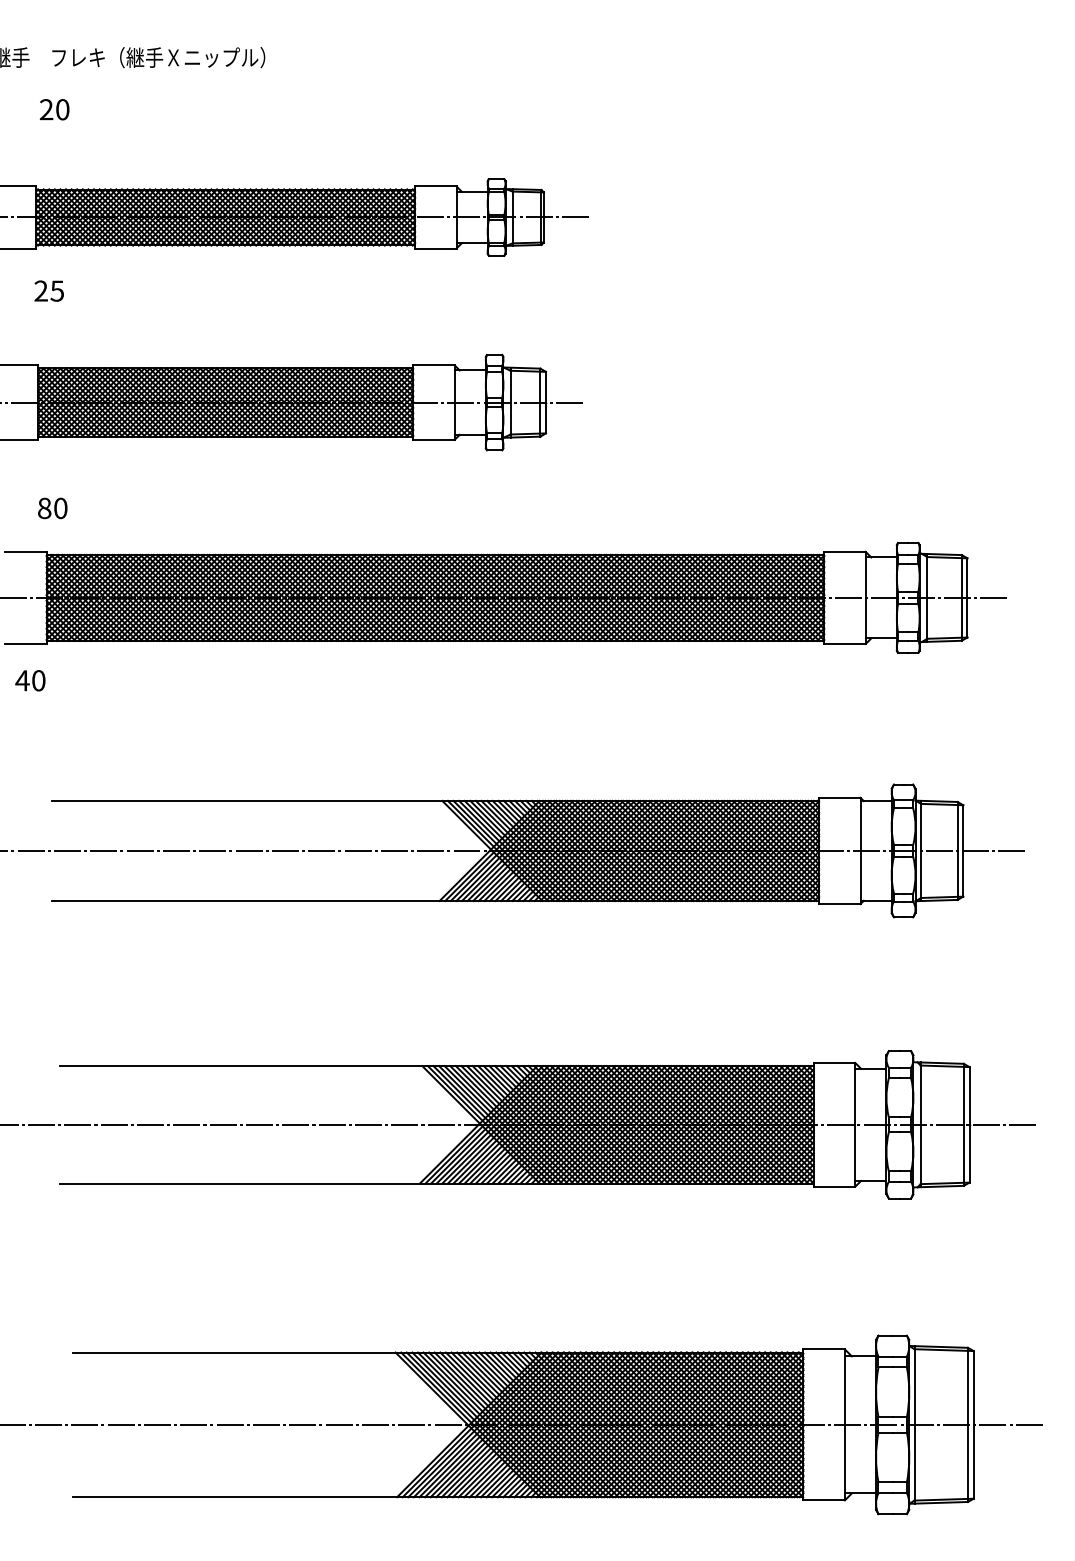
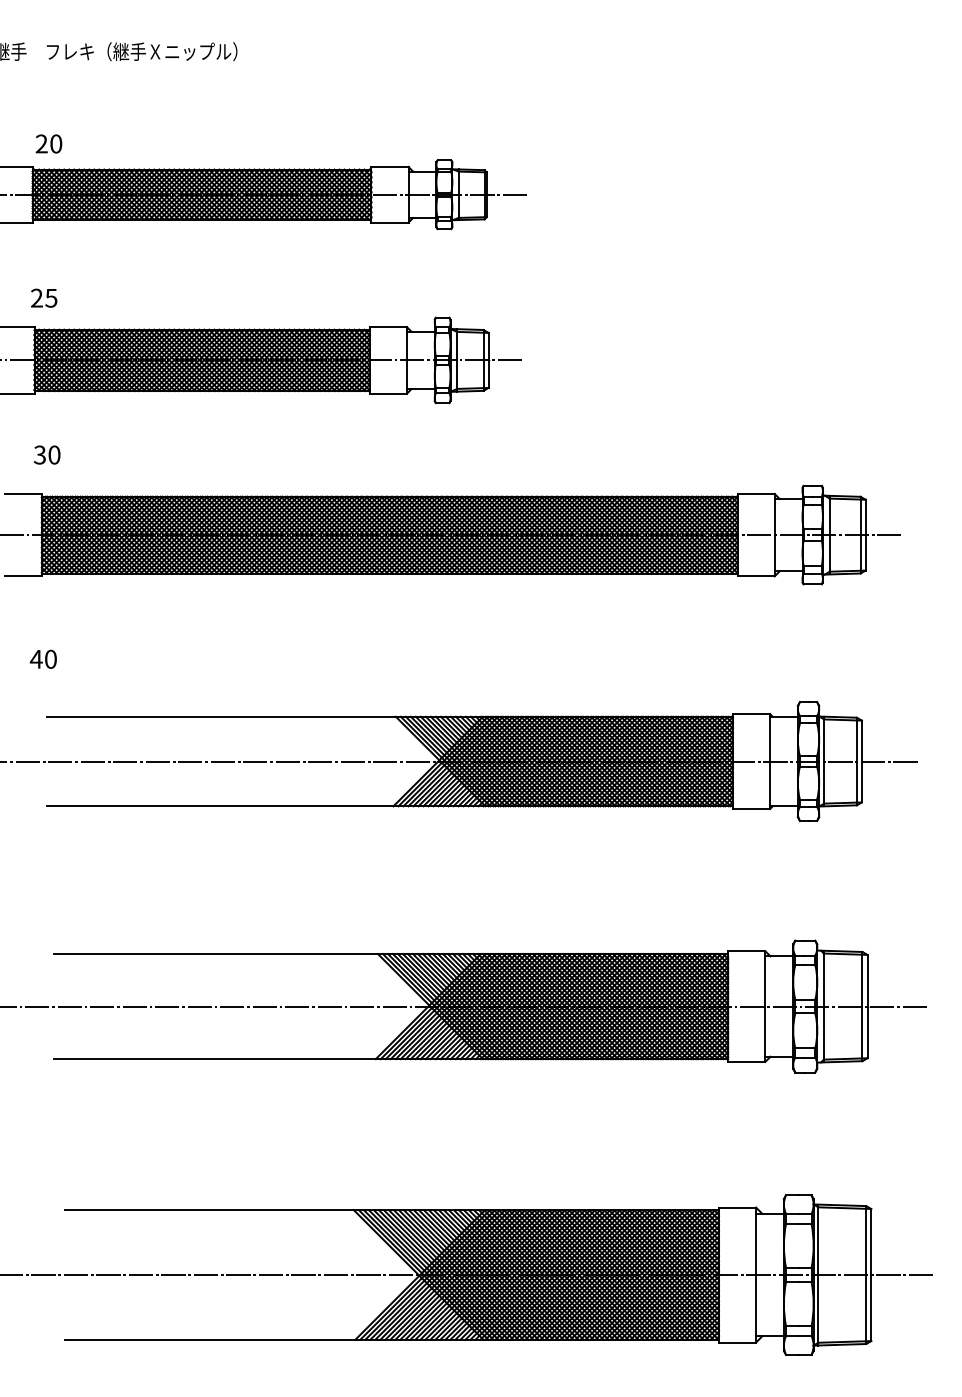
text: (54, 109) -> (48, 143), moved
text: (48, 290) -> (43, 297), moved
text: (44, 507) -> (39, 454), 80 -> 30
text: (30, 680) -> (43, 659), moved

